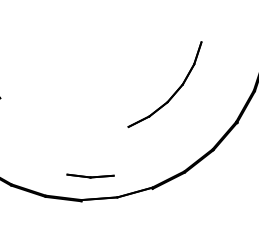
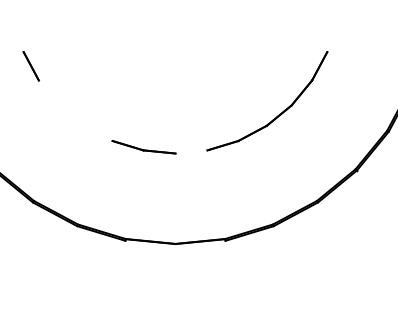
part: (90, 175) -> (143, 147), moved

